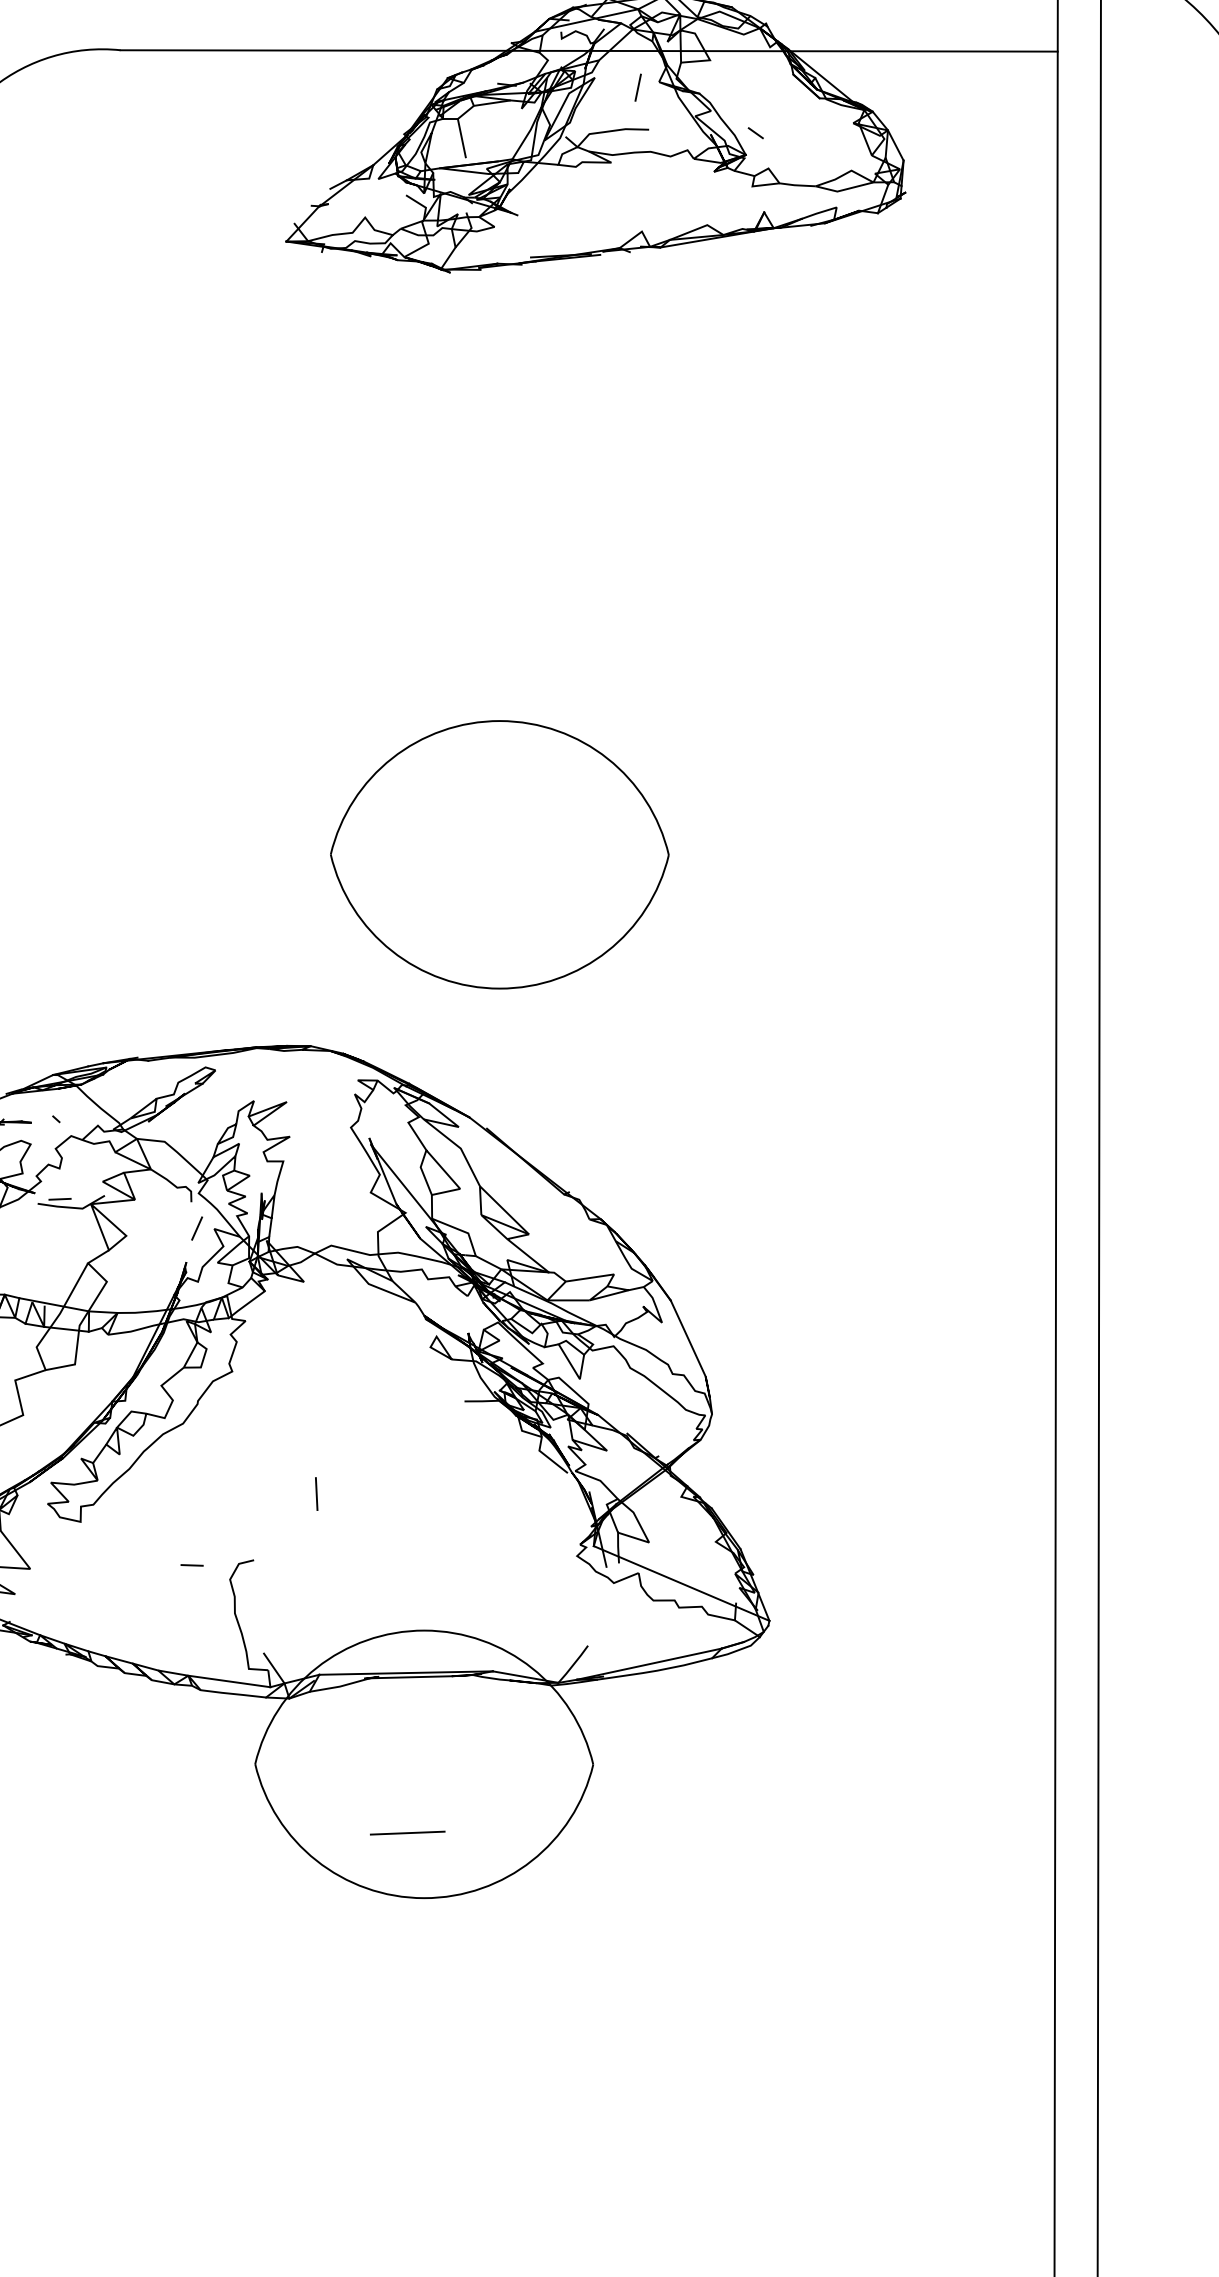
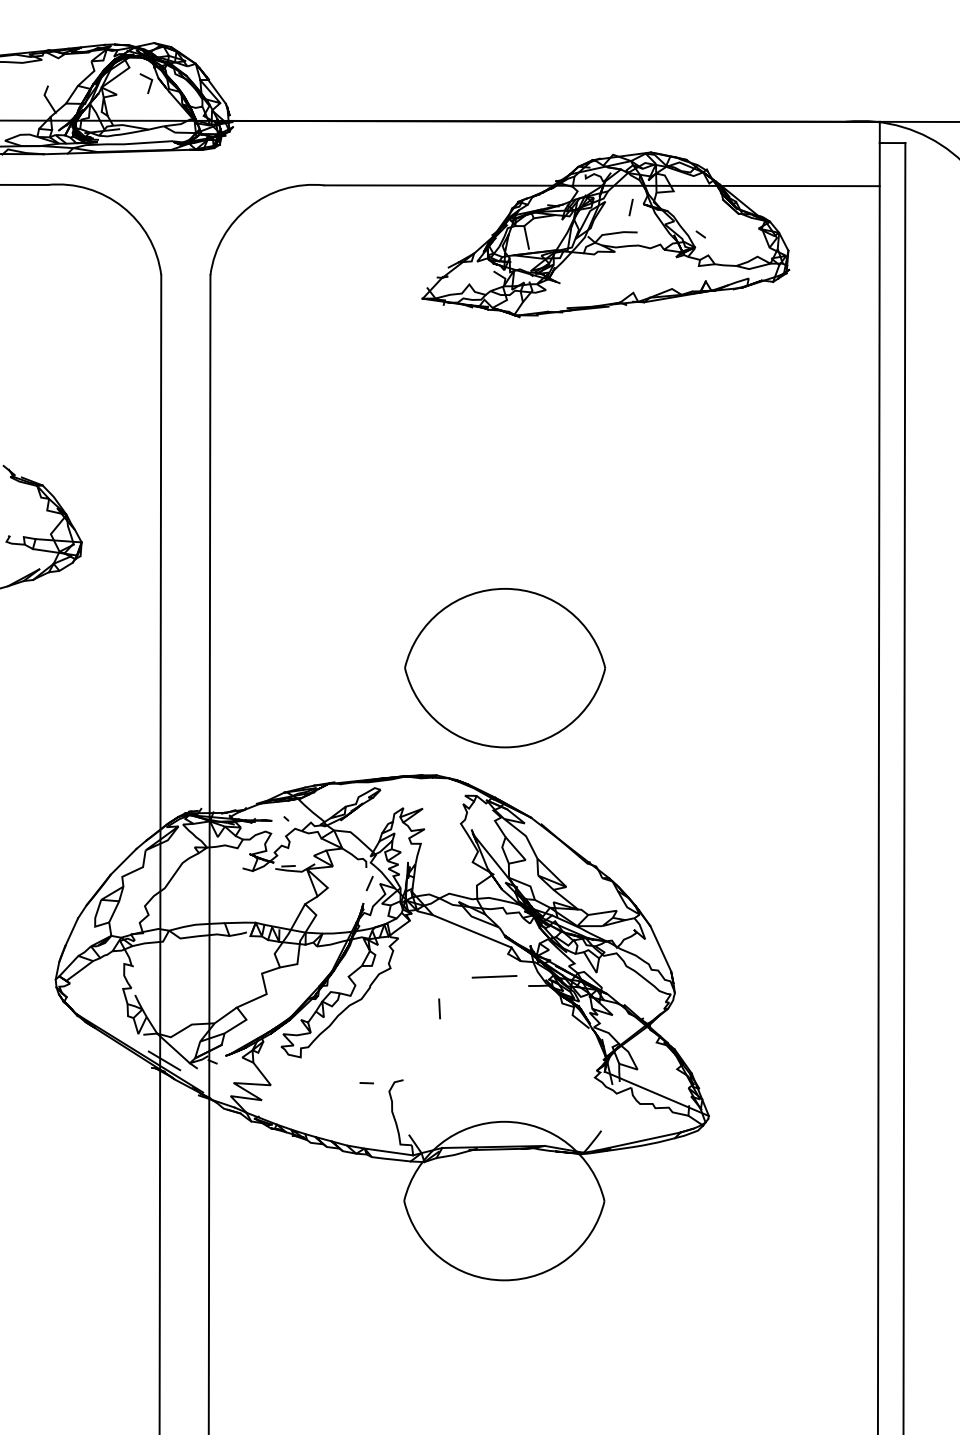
part: (498, 855) -> (504, 668), moved
line: (370, 1309) -> (472, 931), added
line: (316, 1493) -> (439, 1008), moved
line: (407, 1832) -> (494, 976), moved

